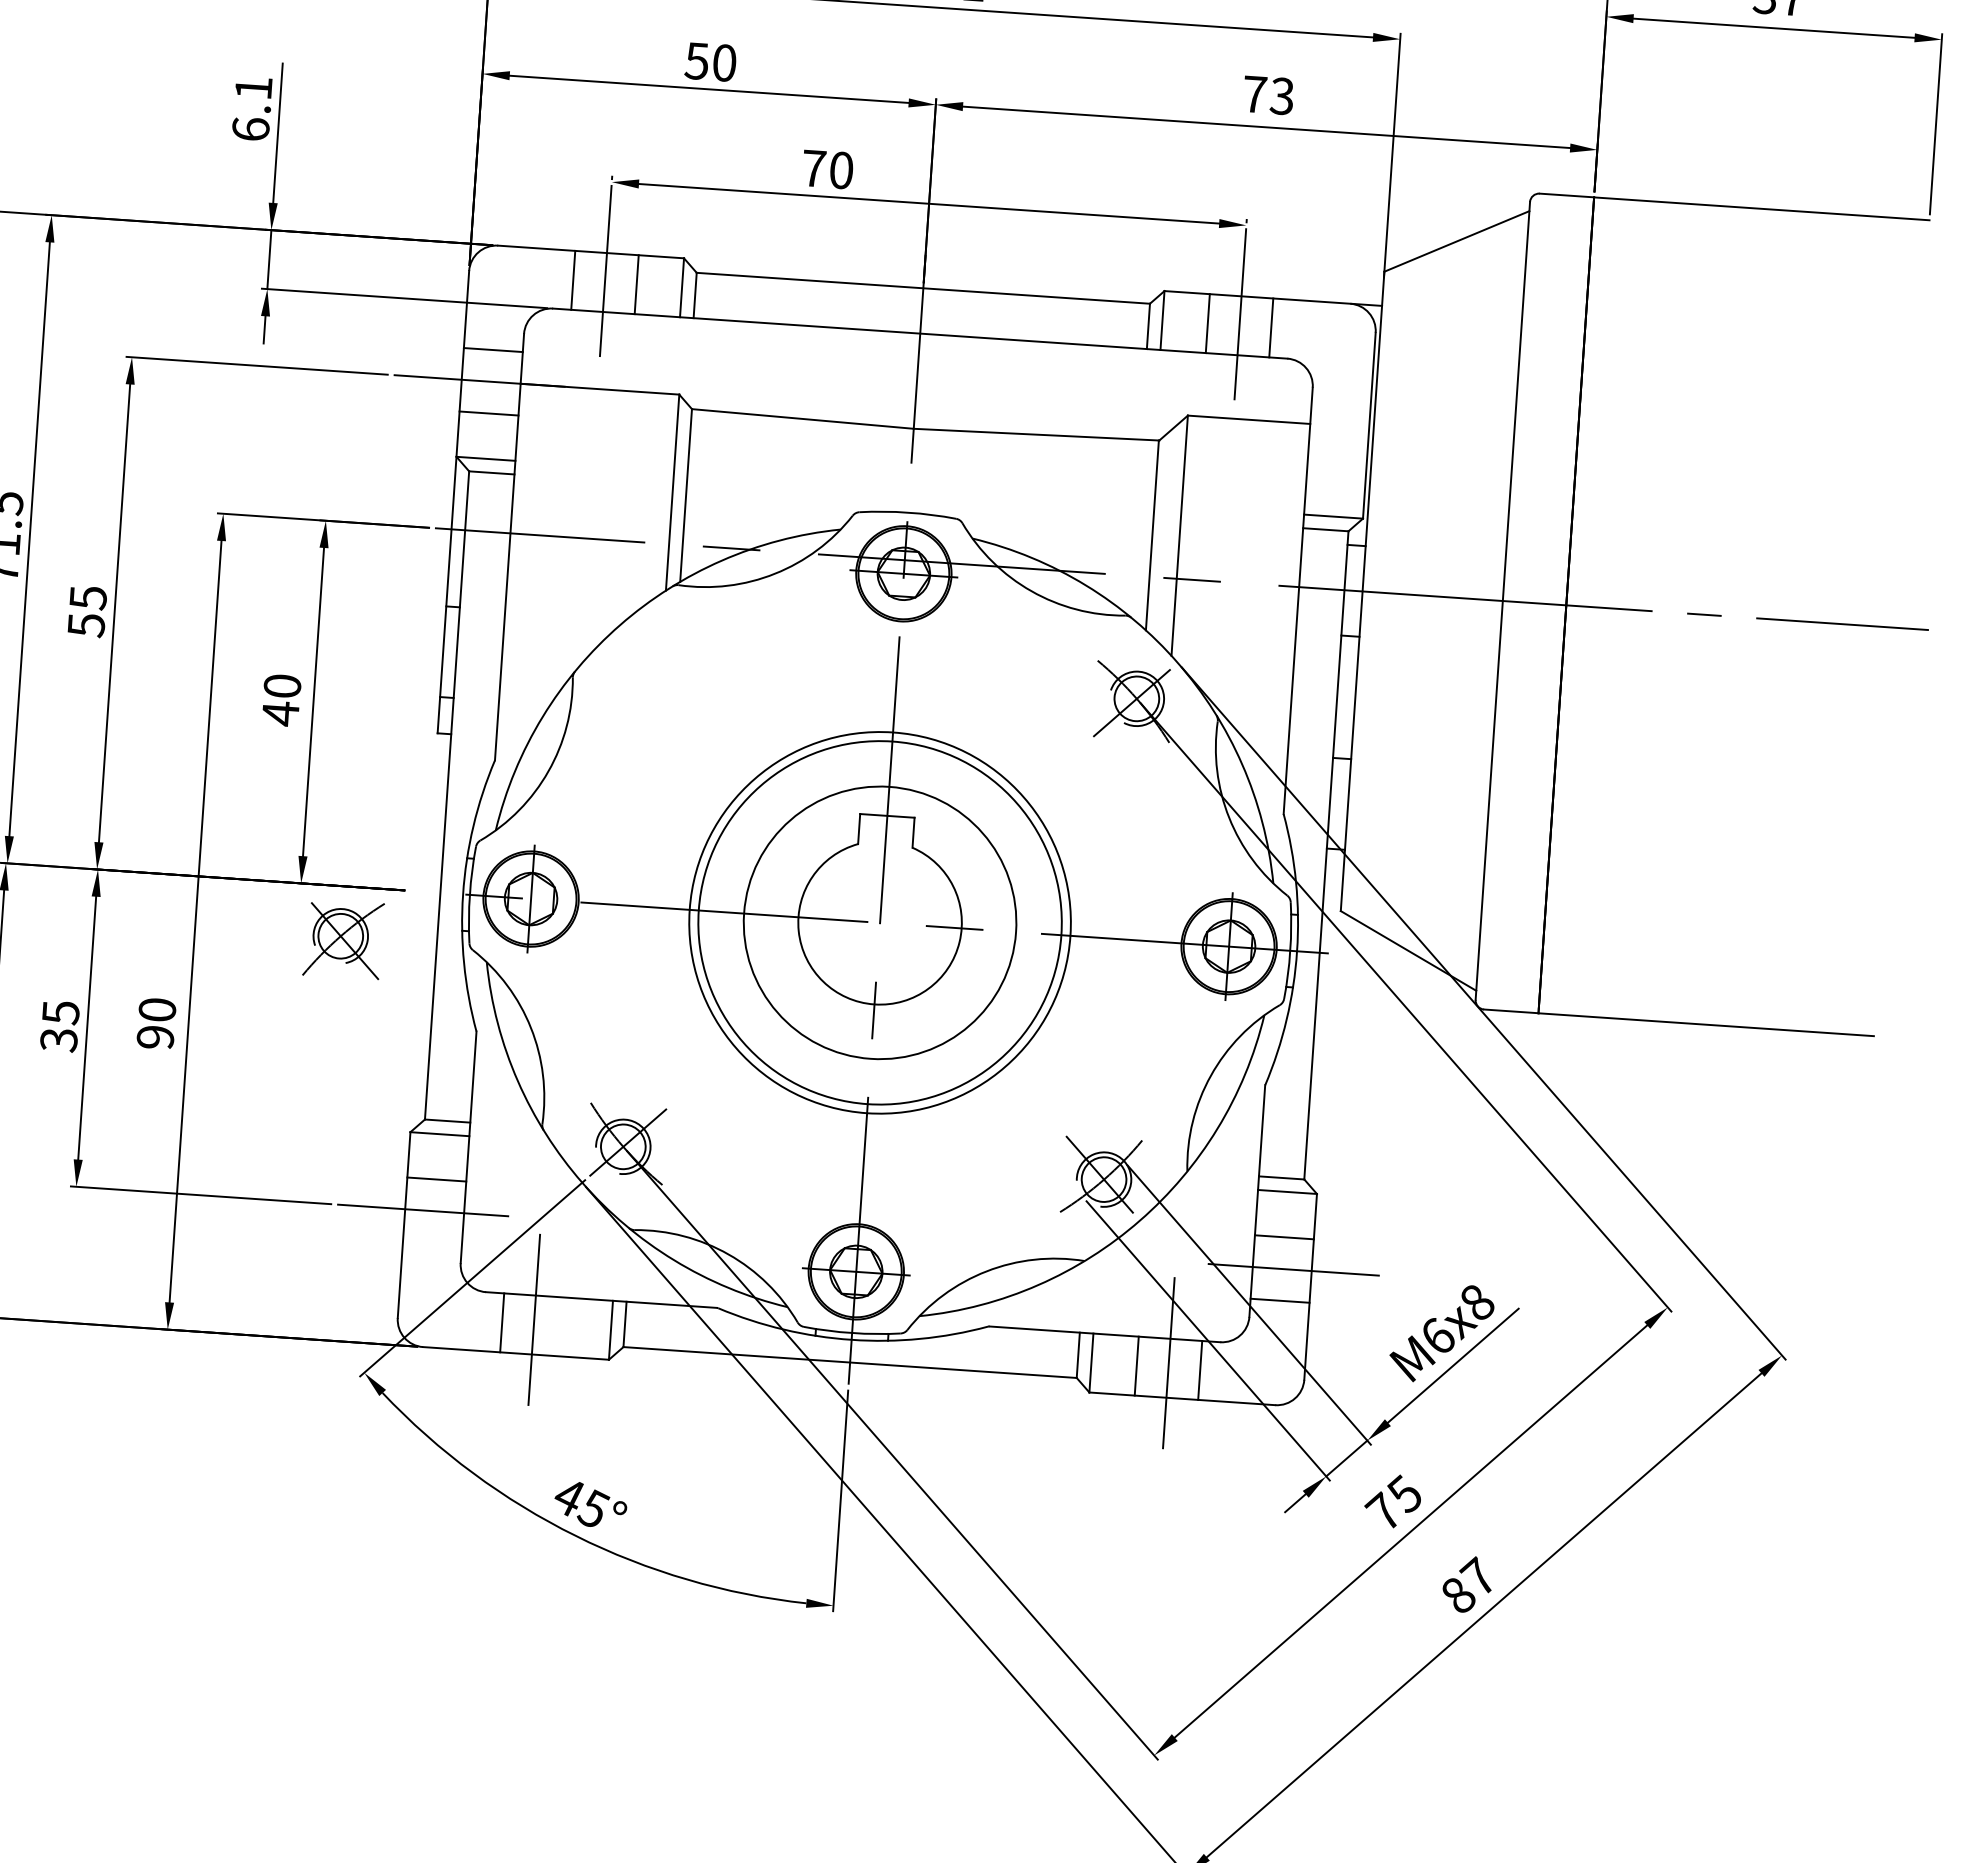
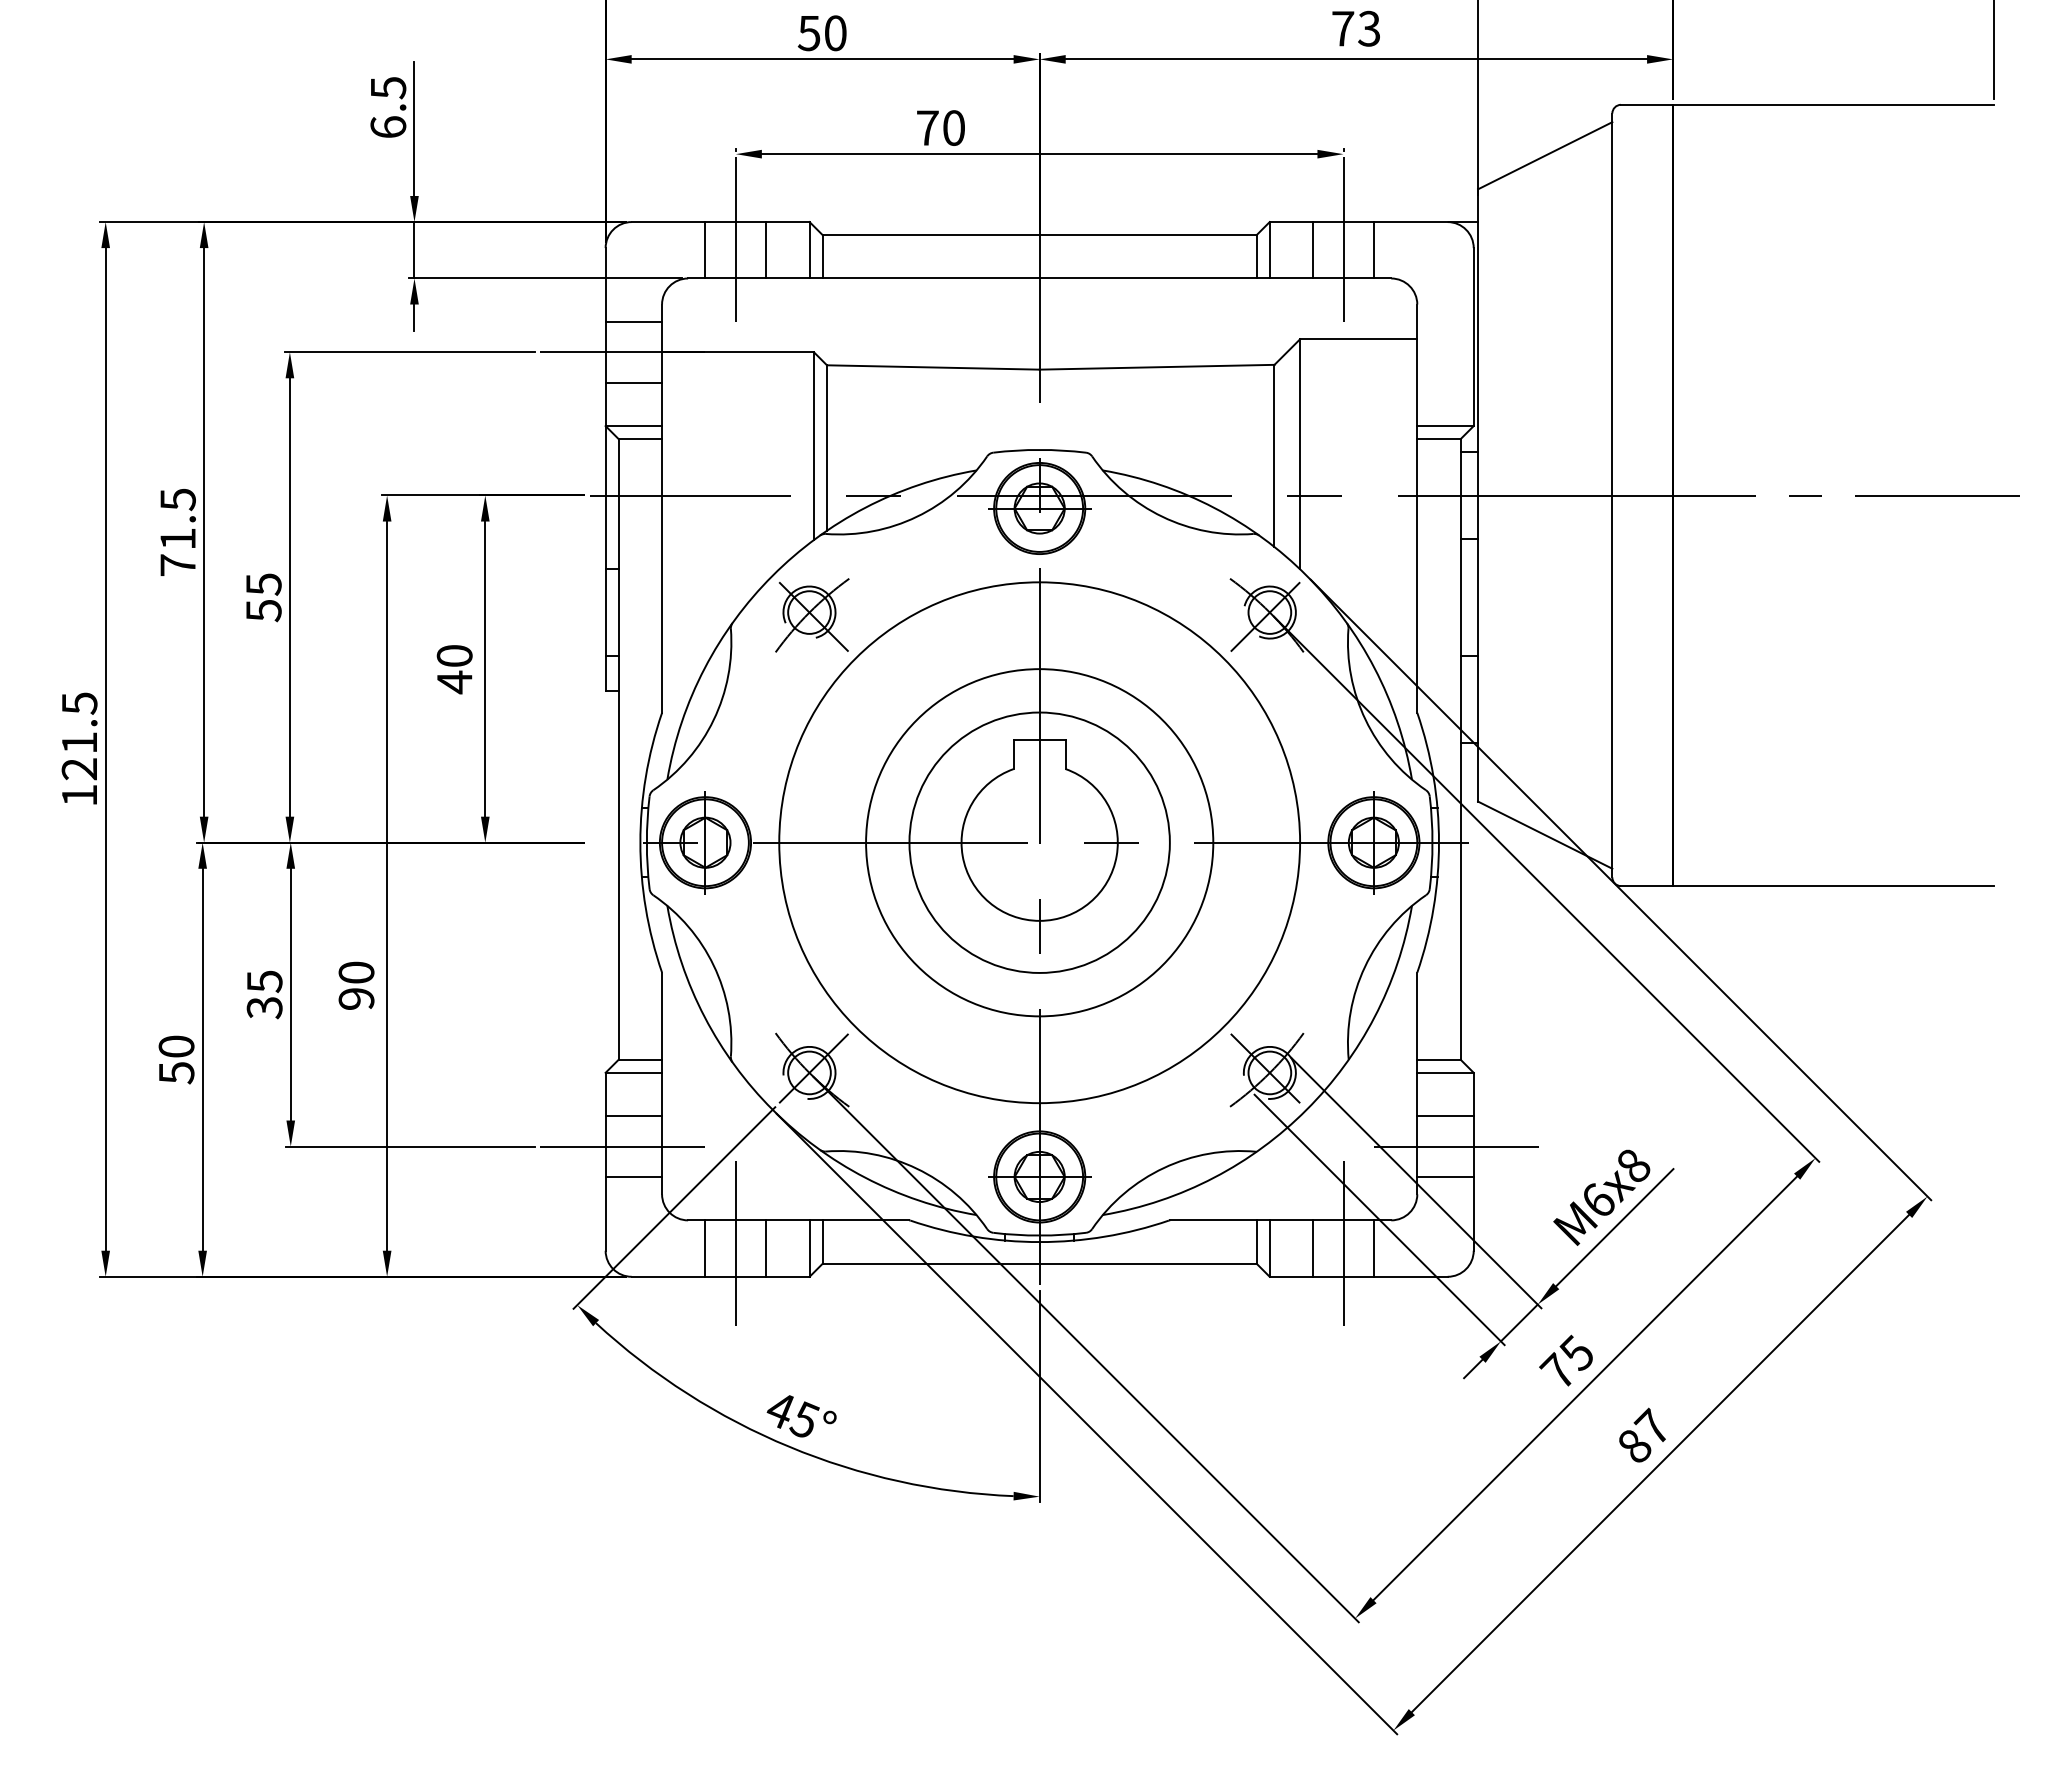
text: (253, 88) -> (388, 88), 6.1 -> 6.5
circle: (879, 922) -> (1039, 842), size x1.43
part: (343, 939) -> (812, 615), moved
line: (432, 1242) -> (633, 1176), added
line: (565, 1327) -> (766, 1248), added

